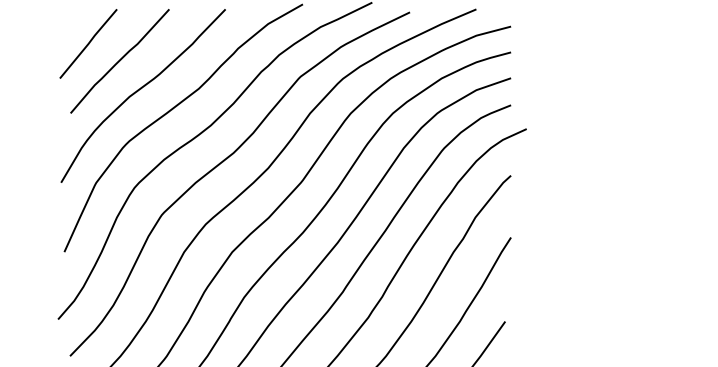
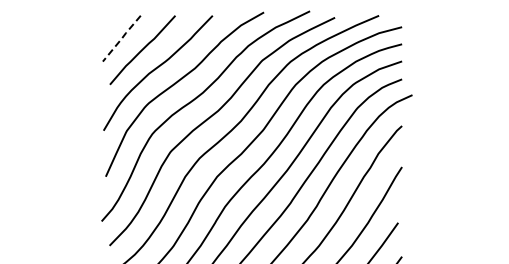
line: (88, 43) -> (121, 38), solid -> dashed

